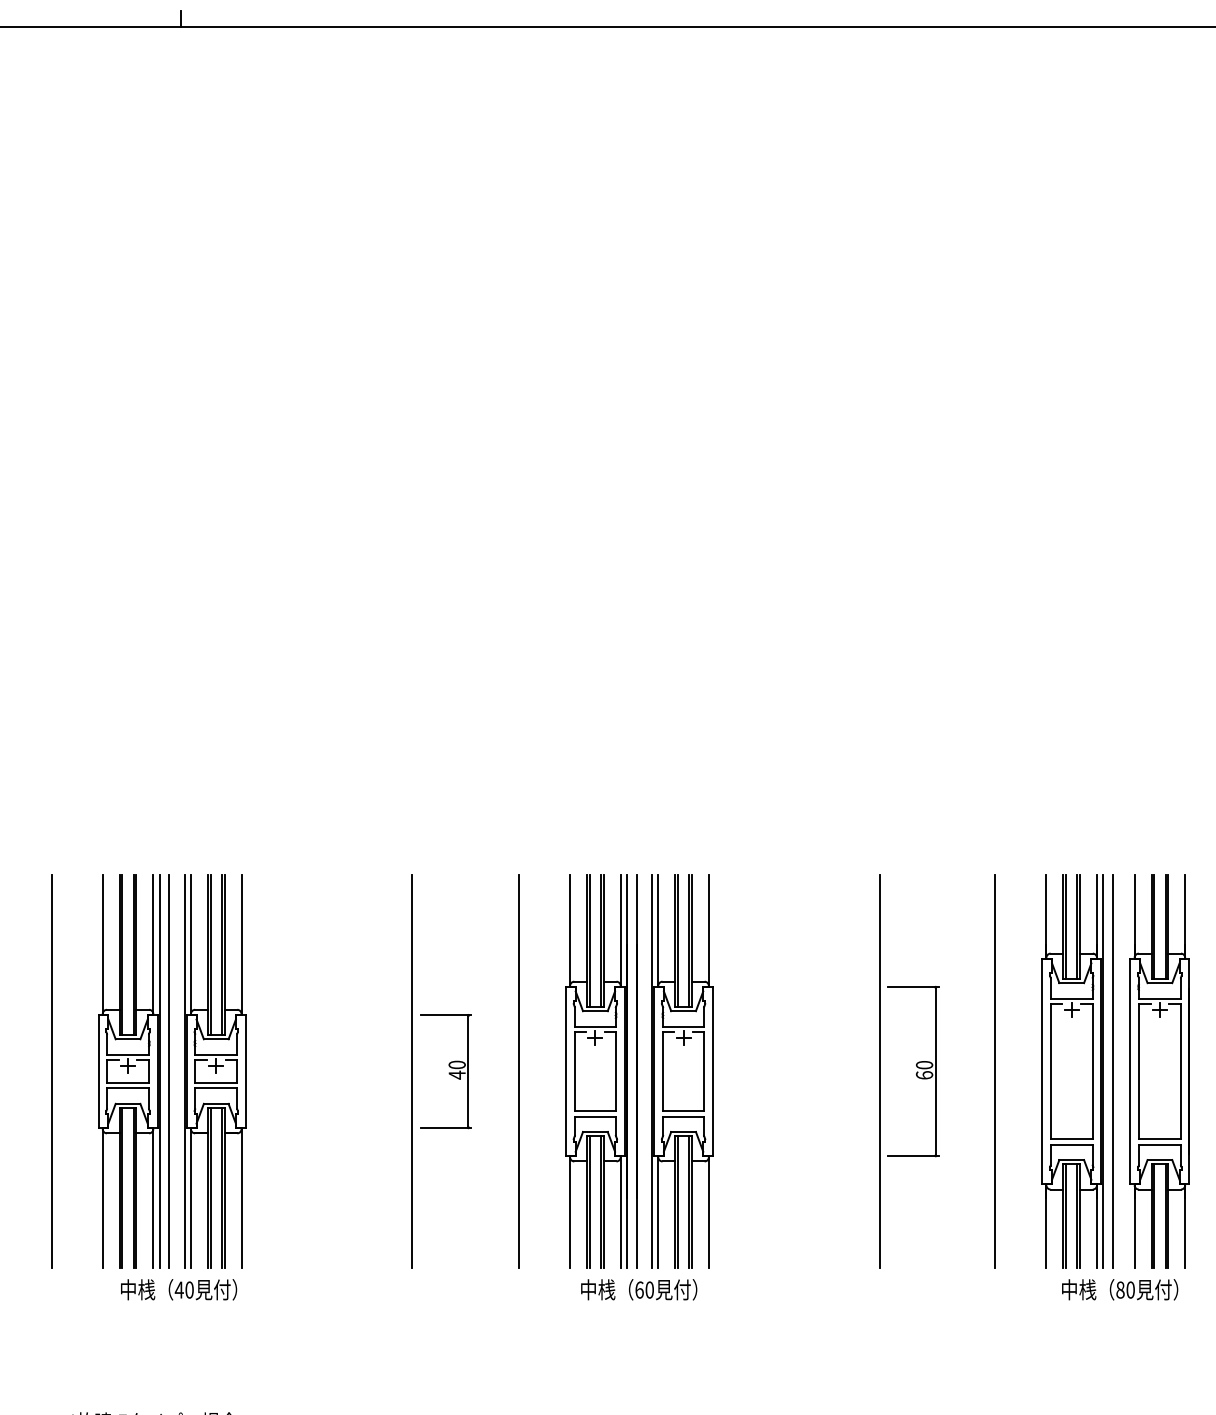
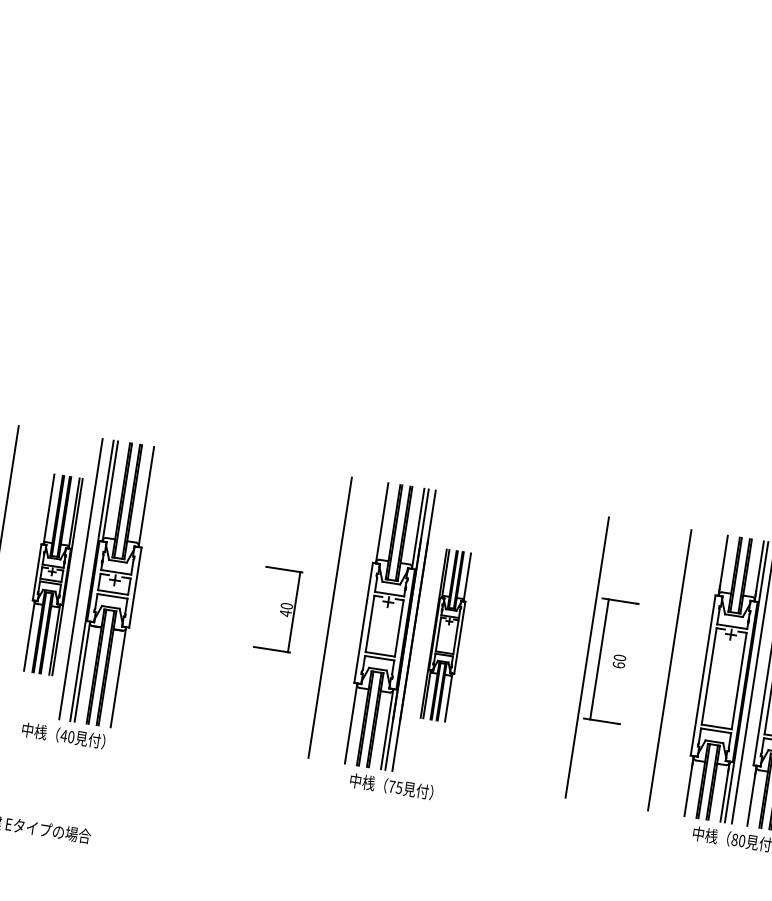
part: (129, 1071) -> (52, 574), size x0.7
line: (412, 1071) -> (254, 605), removed
part: (682, 1071) -> (446, 635), size x0.6
line: (935, 1071) -> (599, 659), moved
text: (644, 1289) -> (395, 786), 60 -> 75

